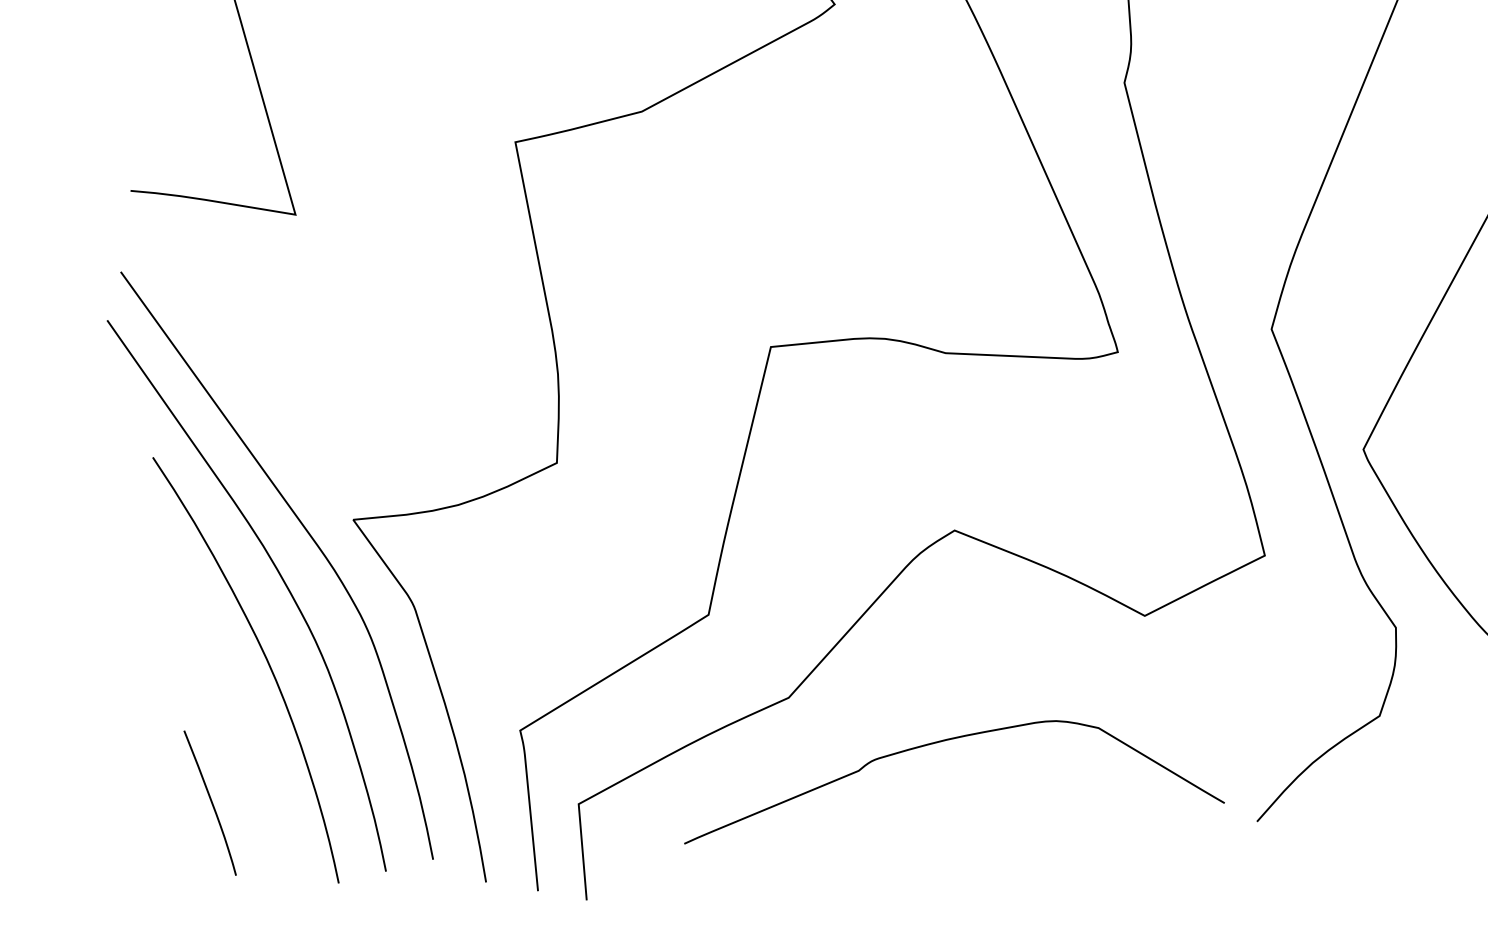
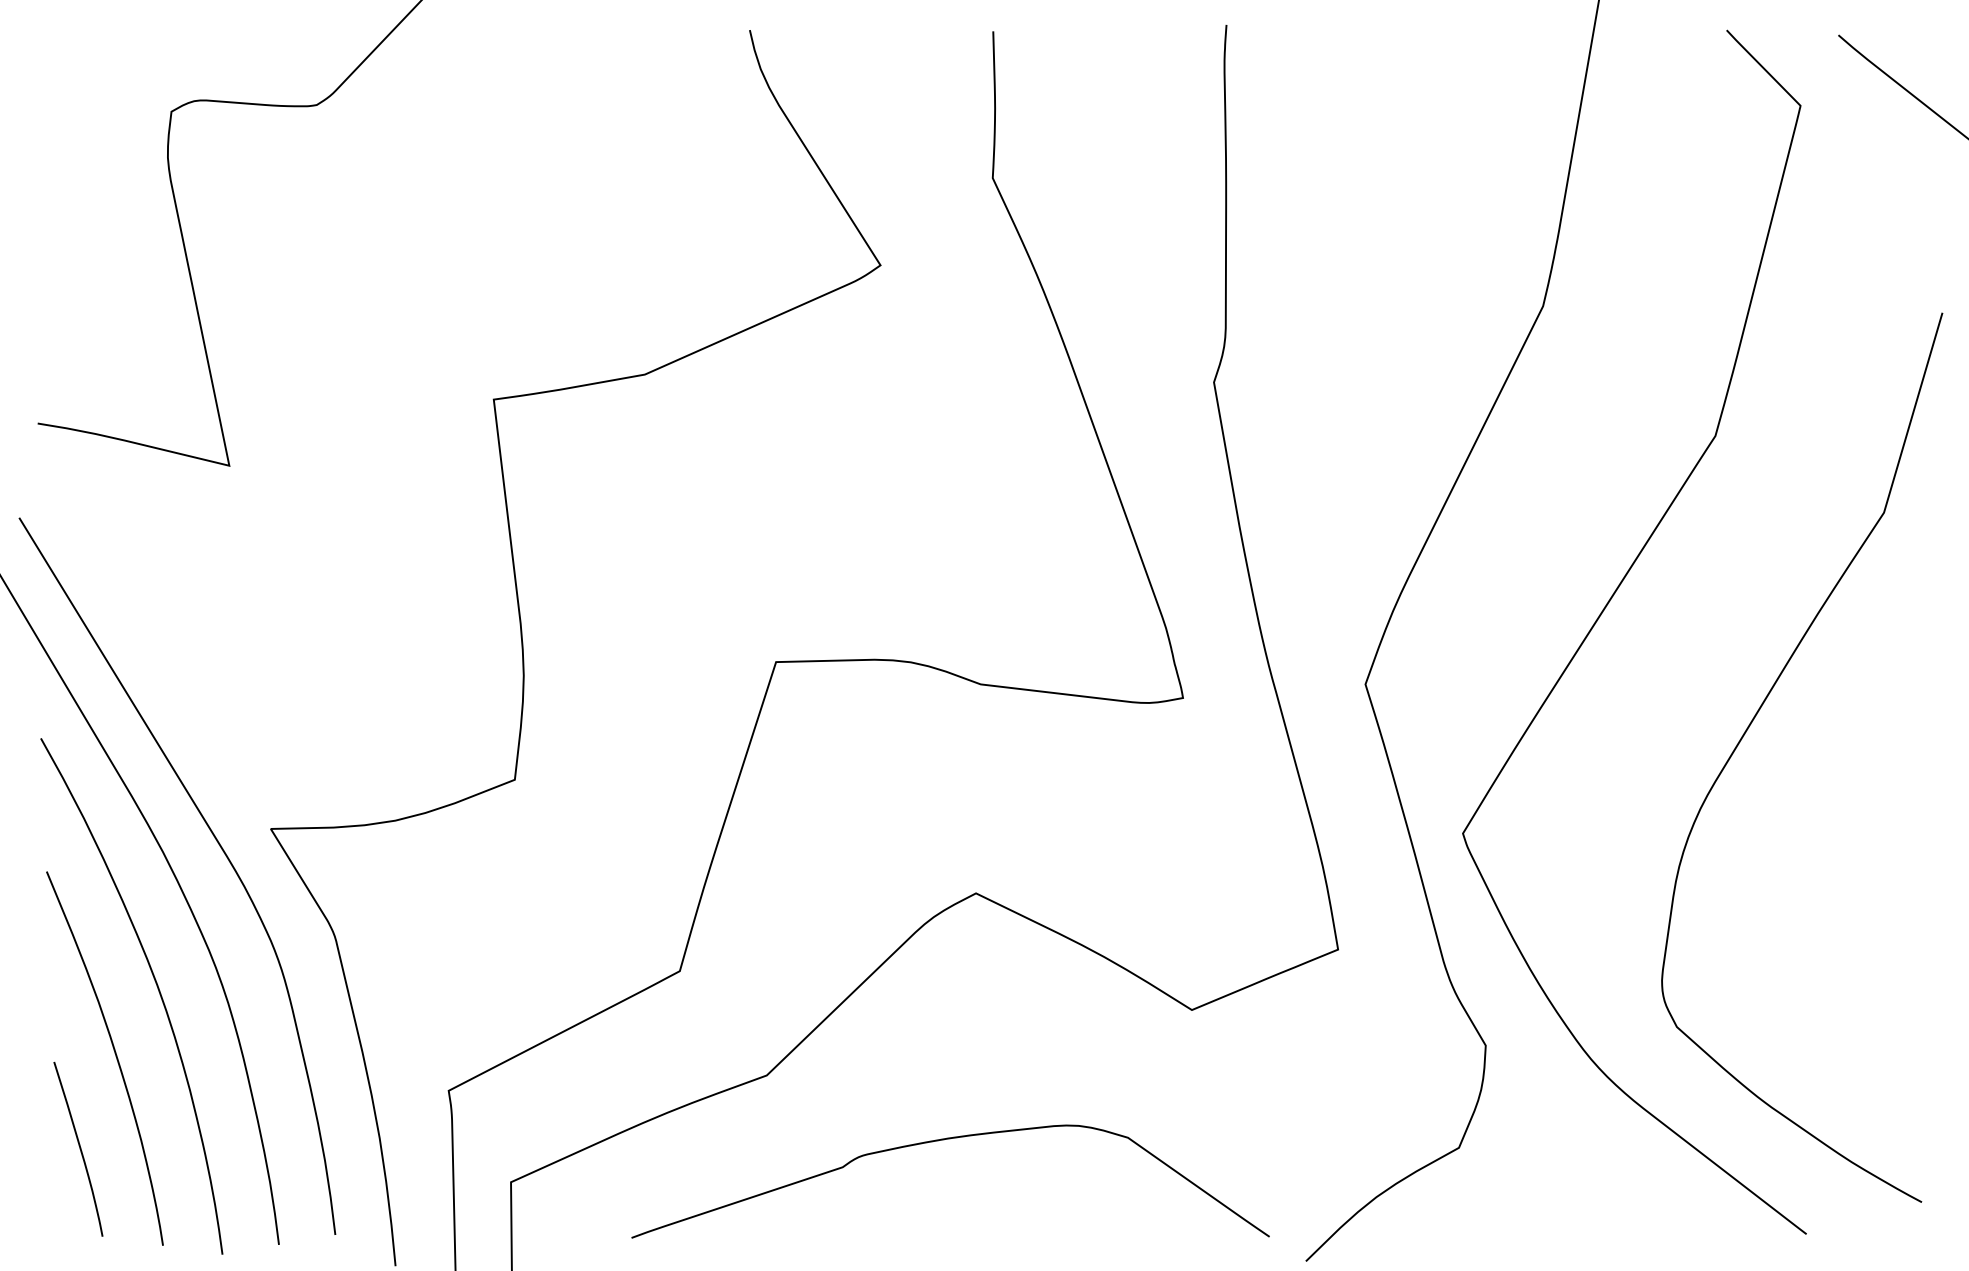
curve: (234, 719) -> (114, 1053), added

